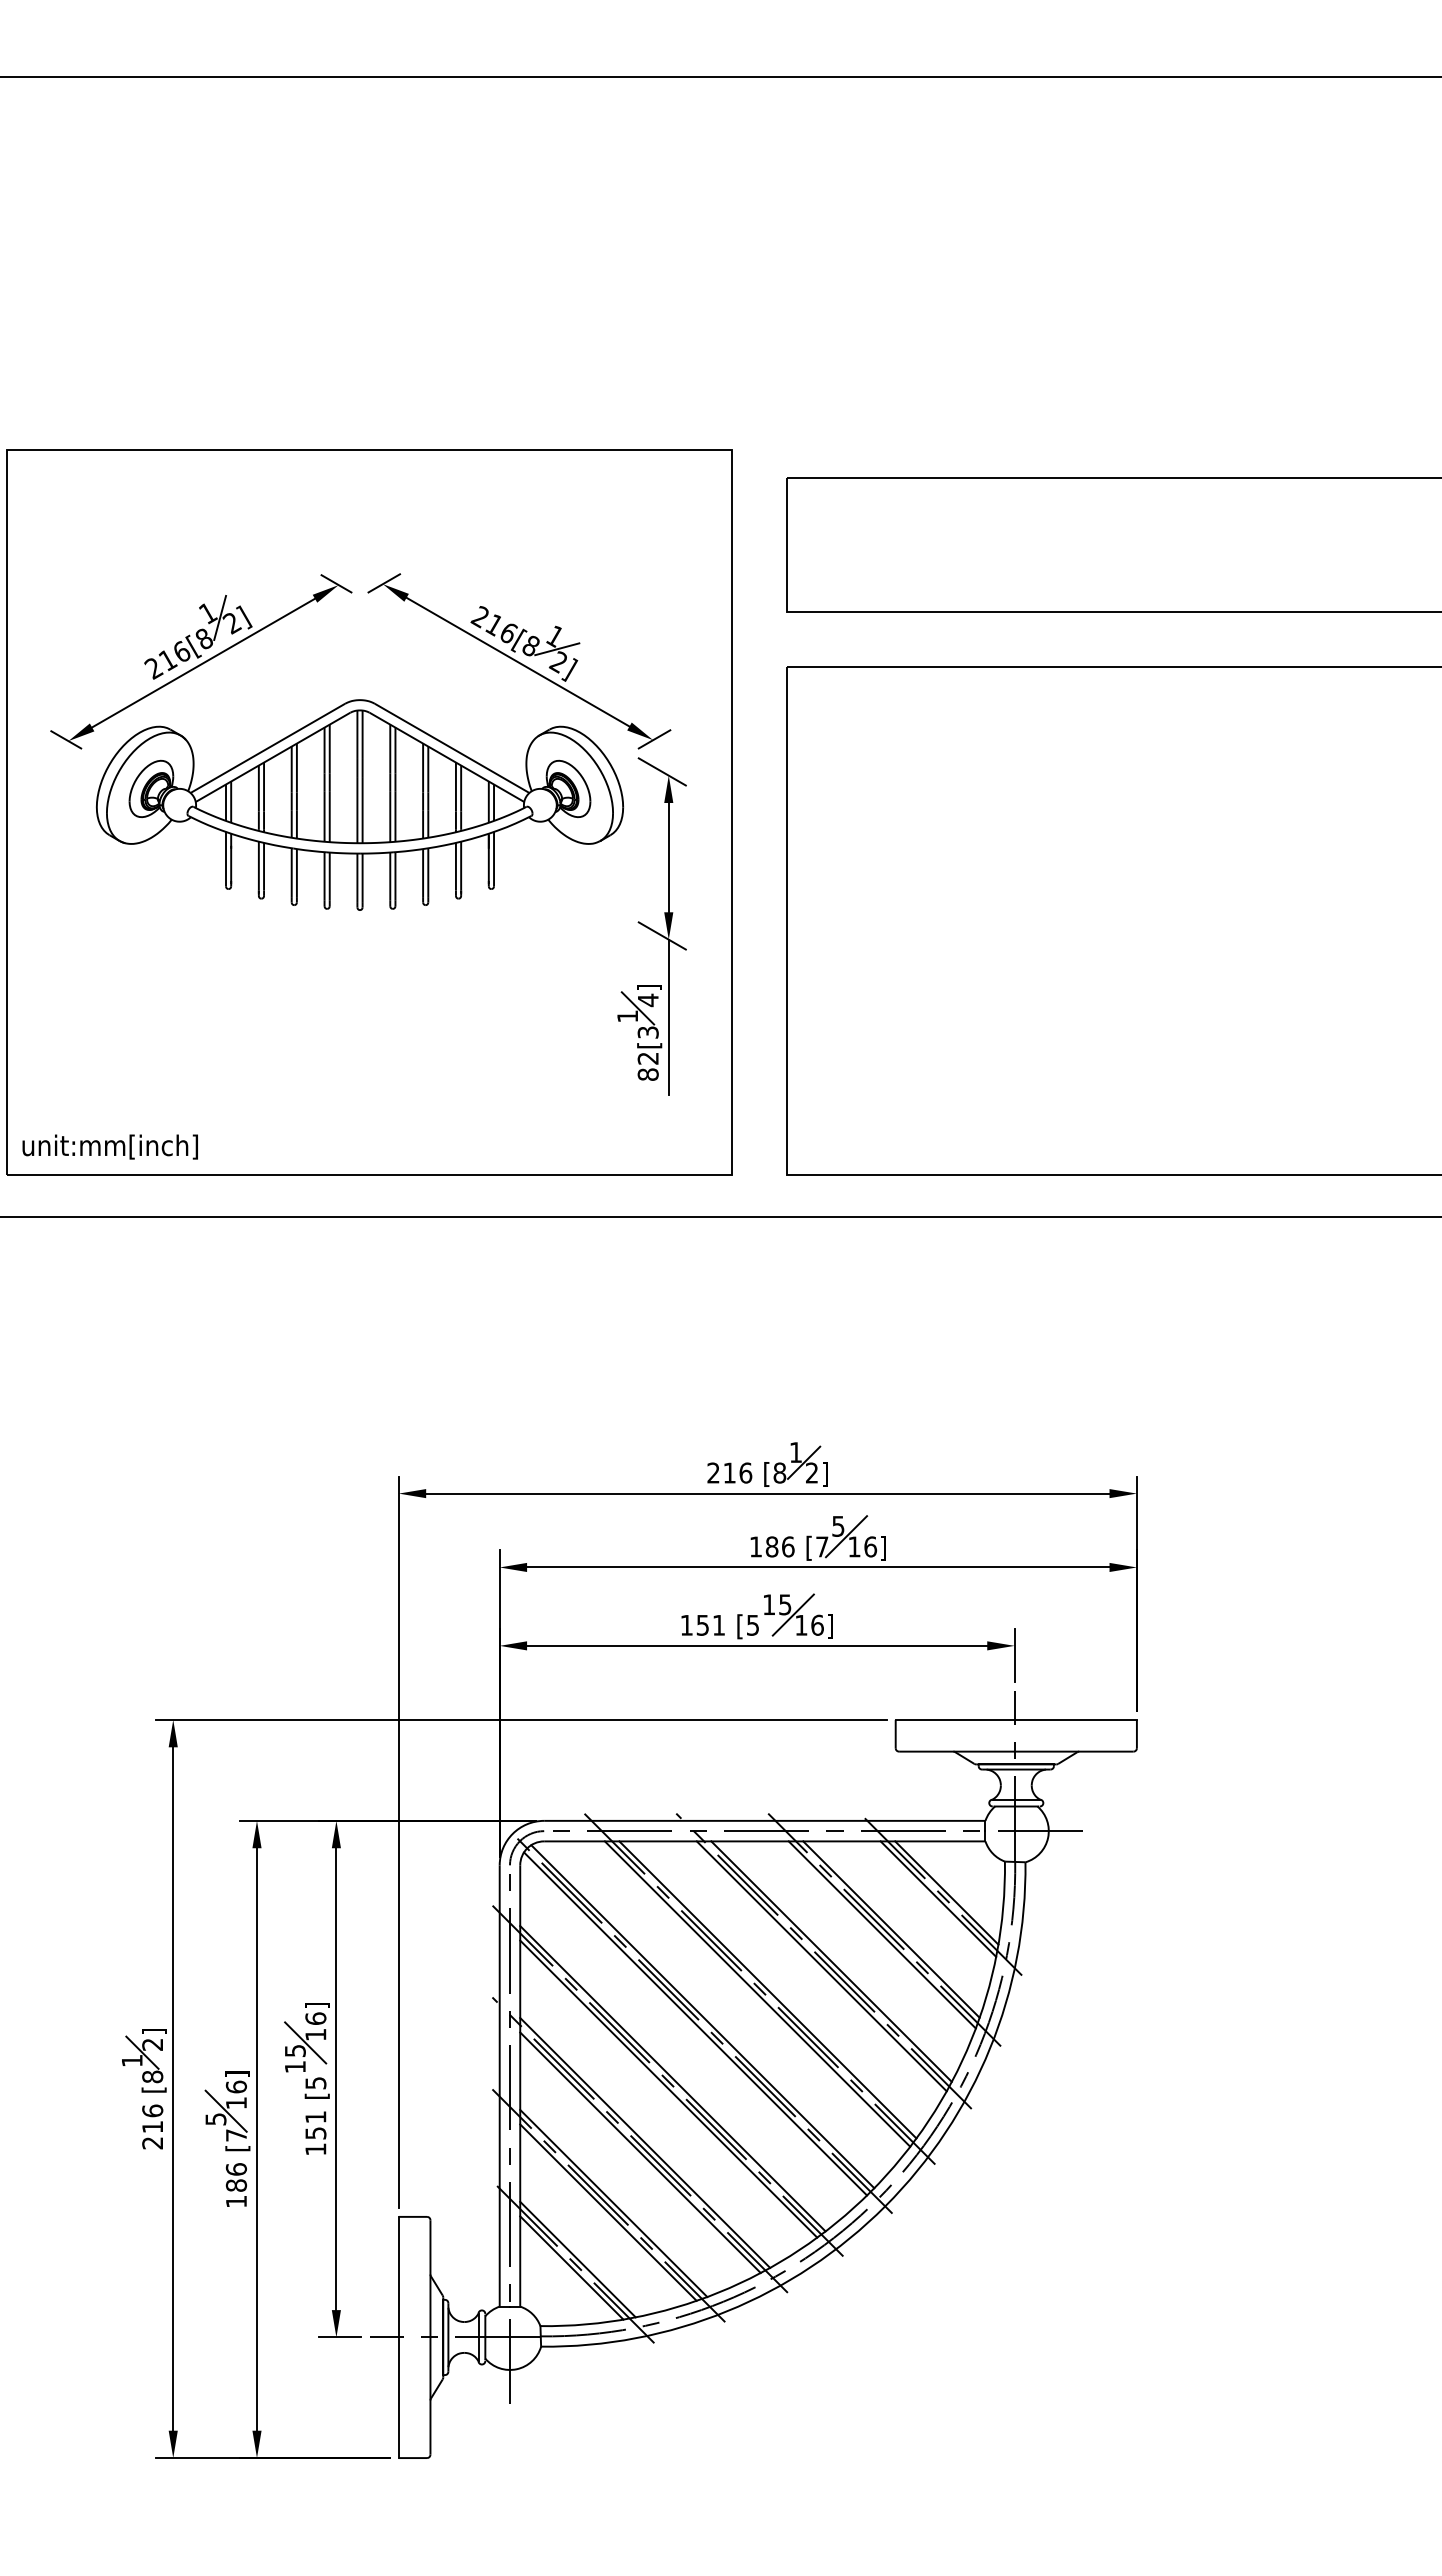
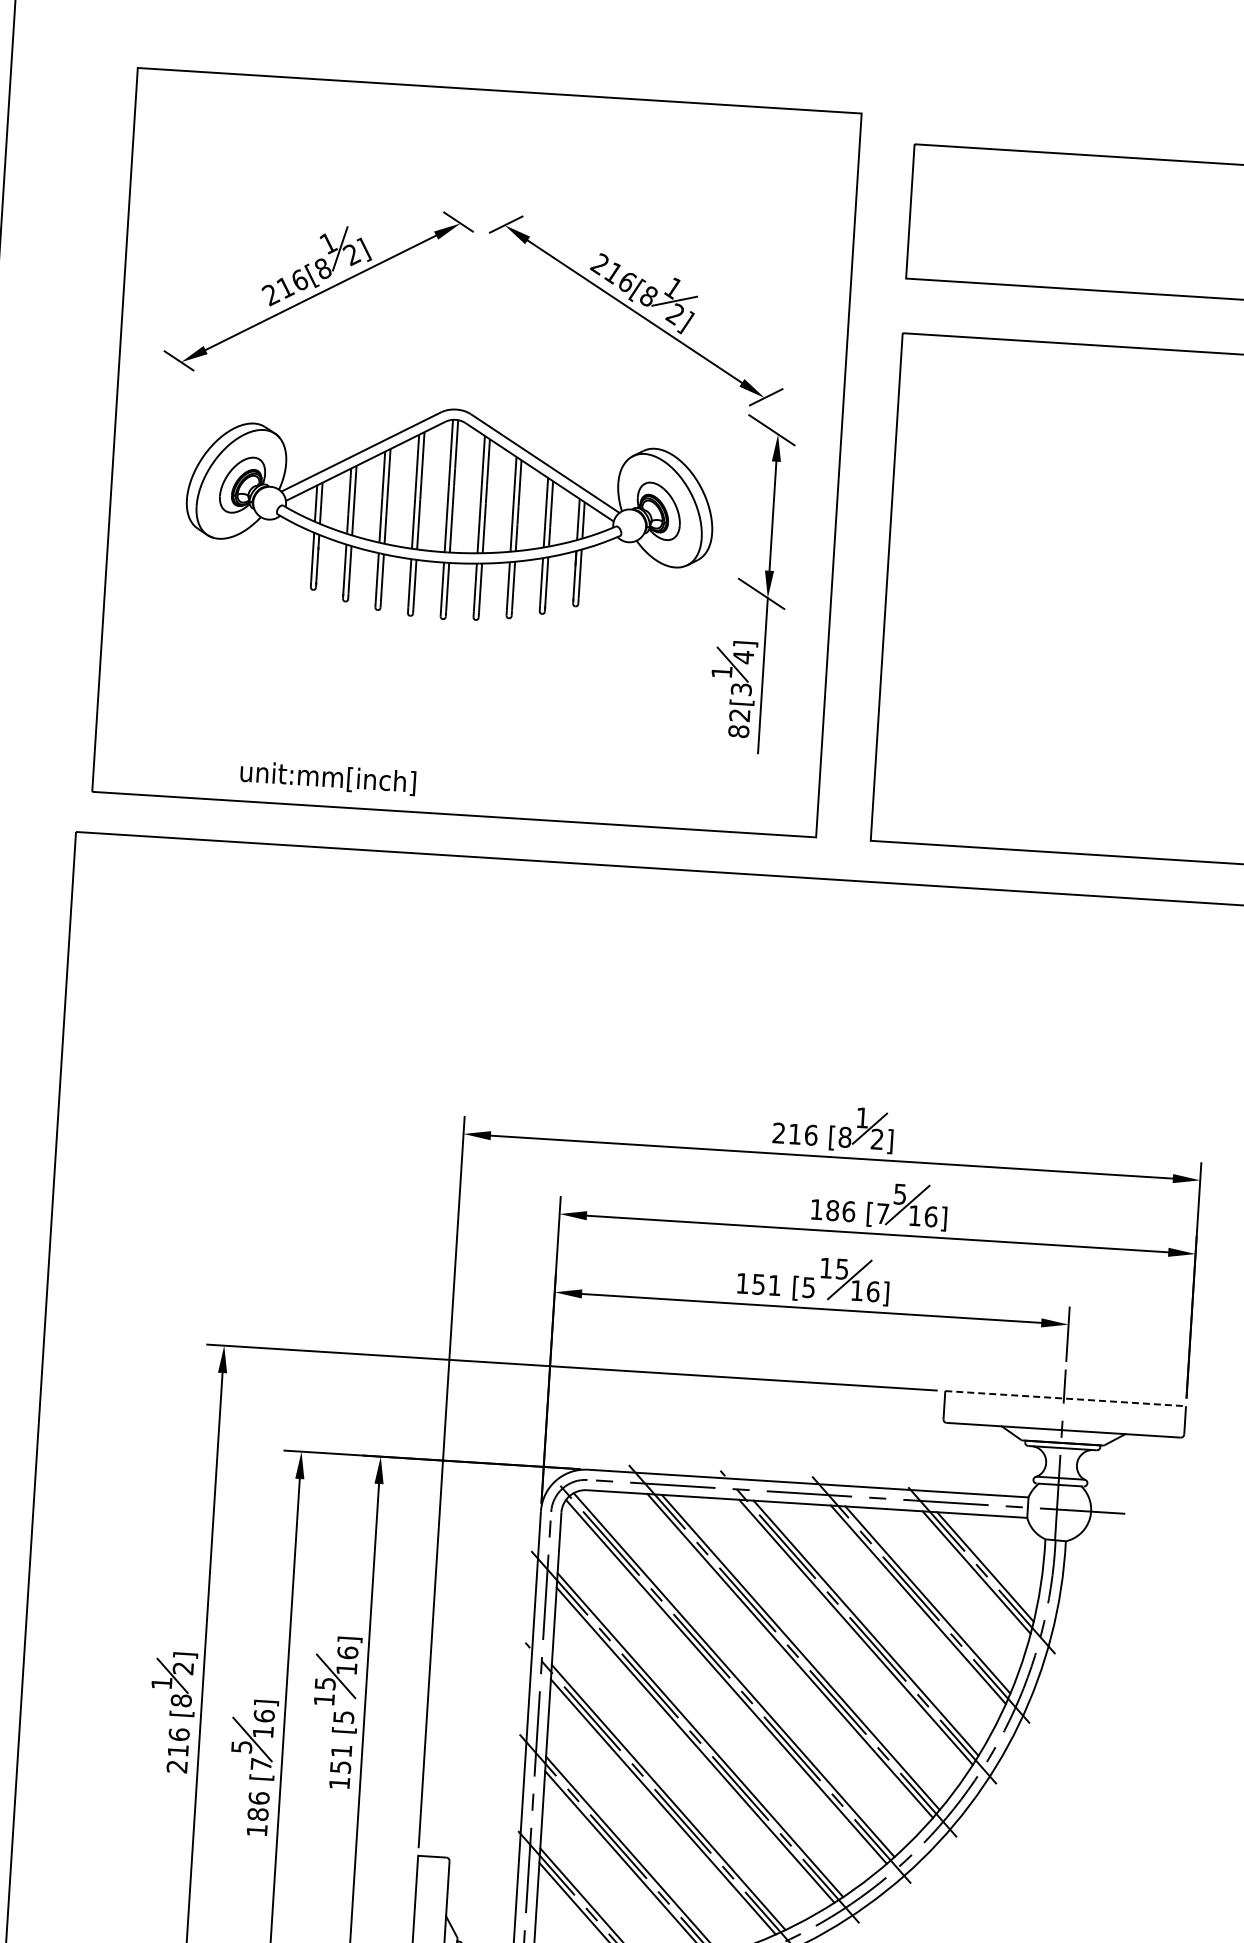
part: (360, 804) -> (450, 513), moved
text: (109, 1146) -> (327, 777), moved
line: (1016, 1719) -> (1065, 1398), solid -> dashed

